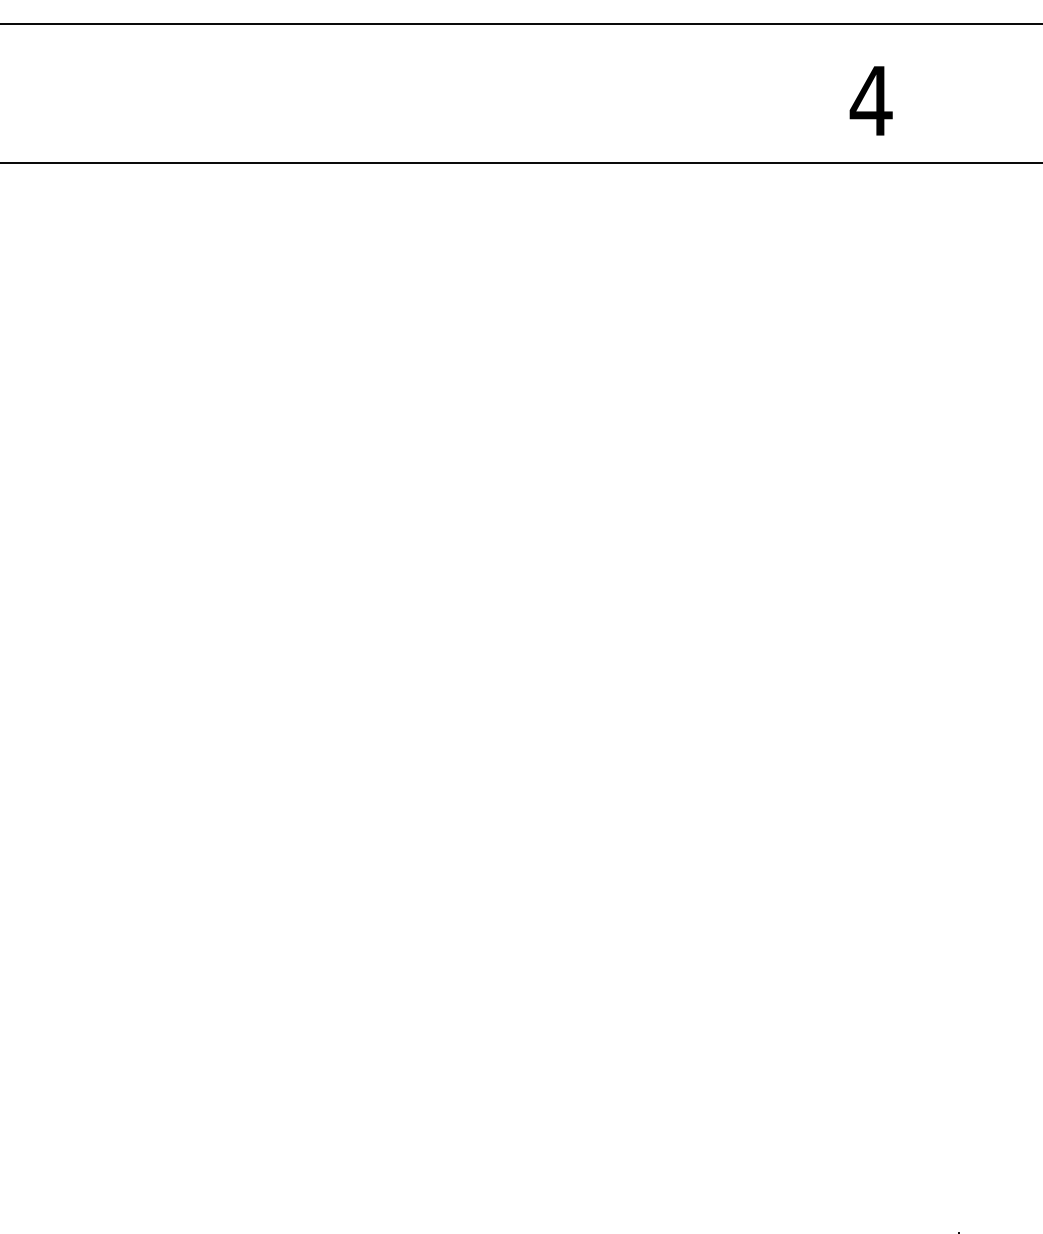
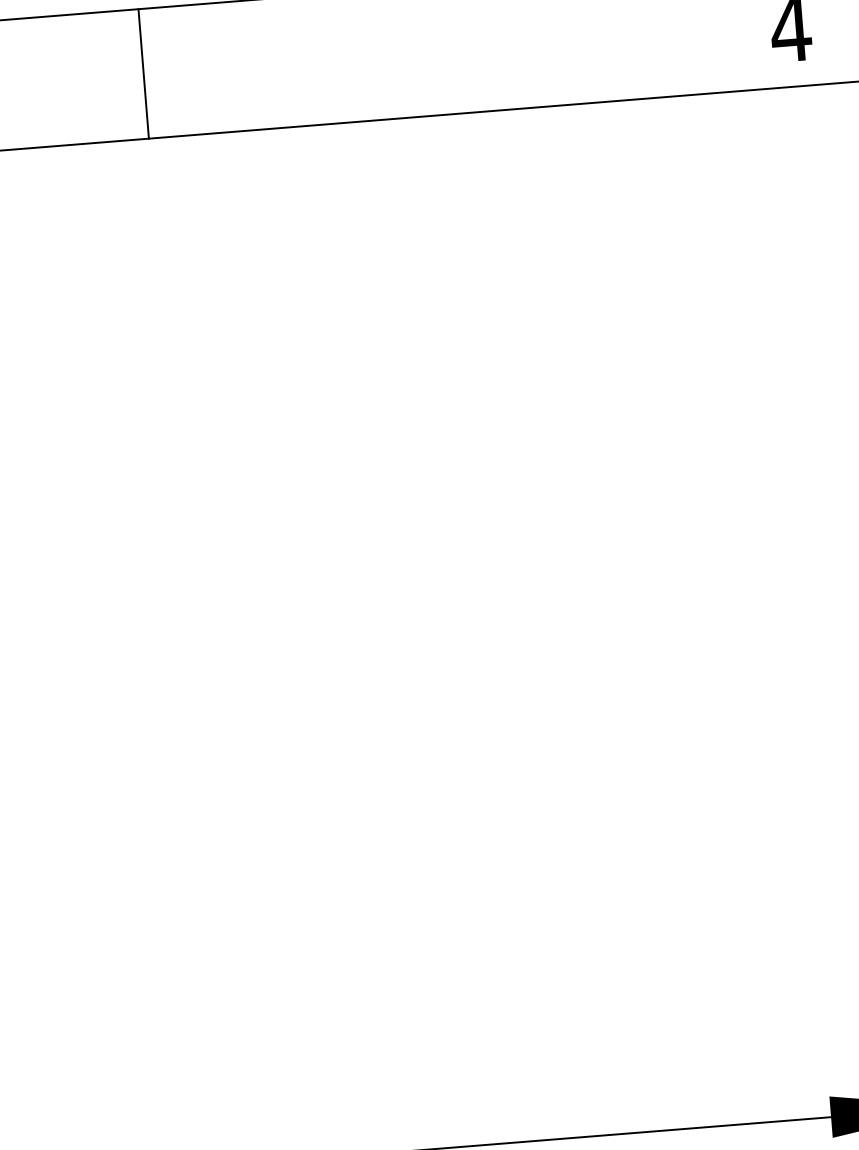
line: (179, 93) -> (143, 74), added

